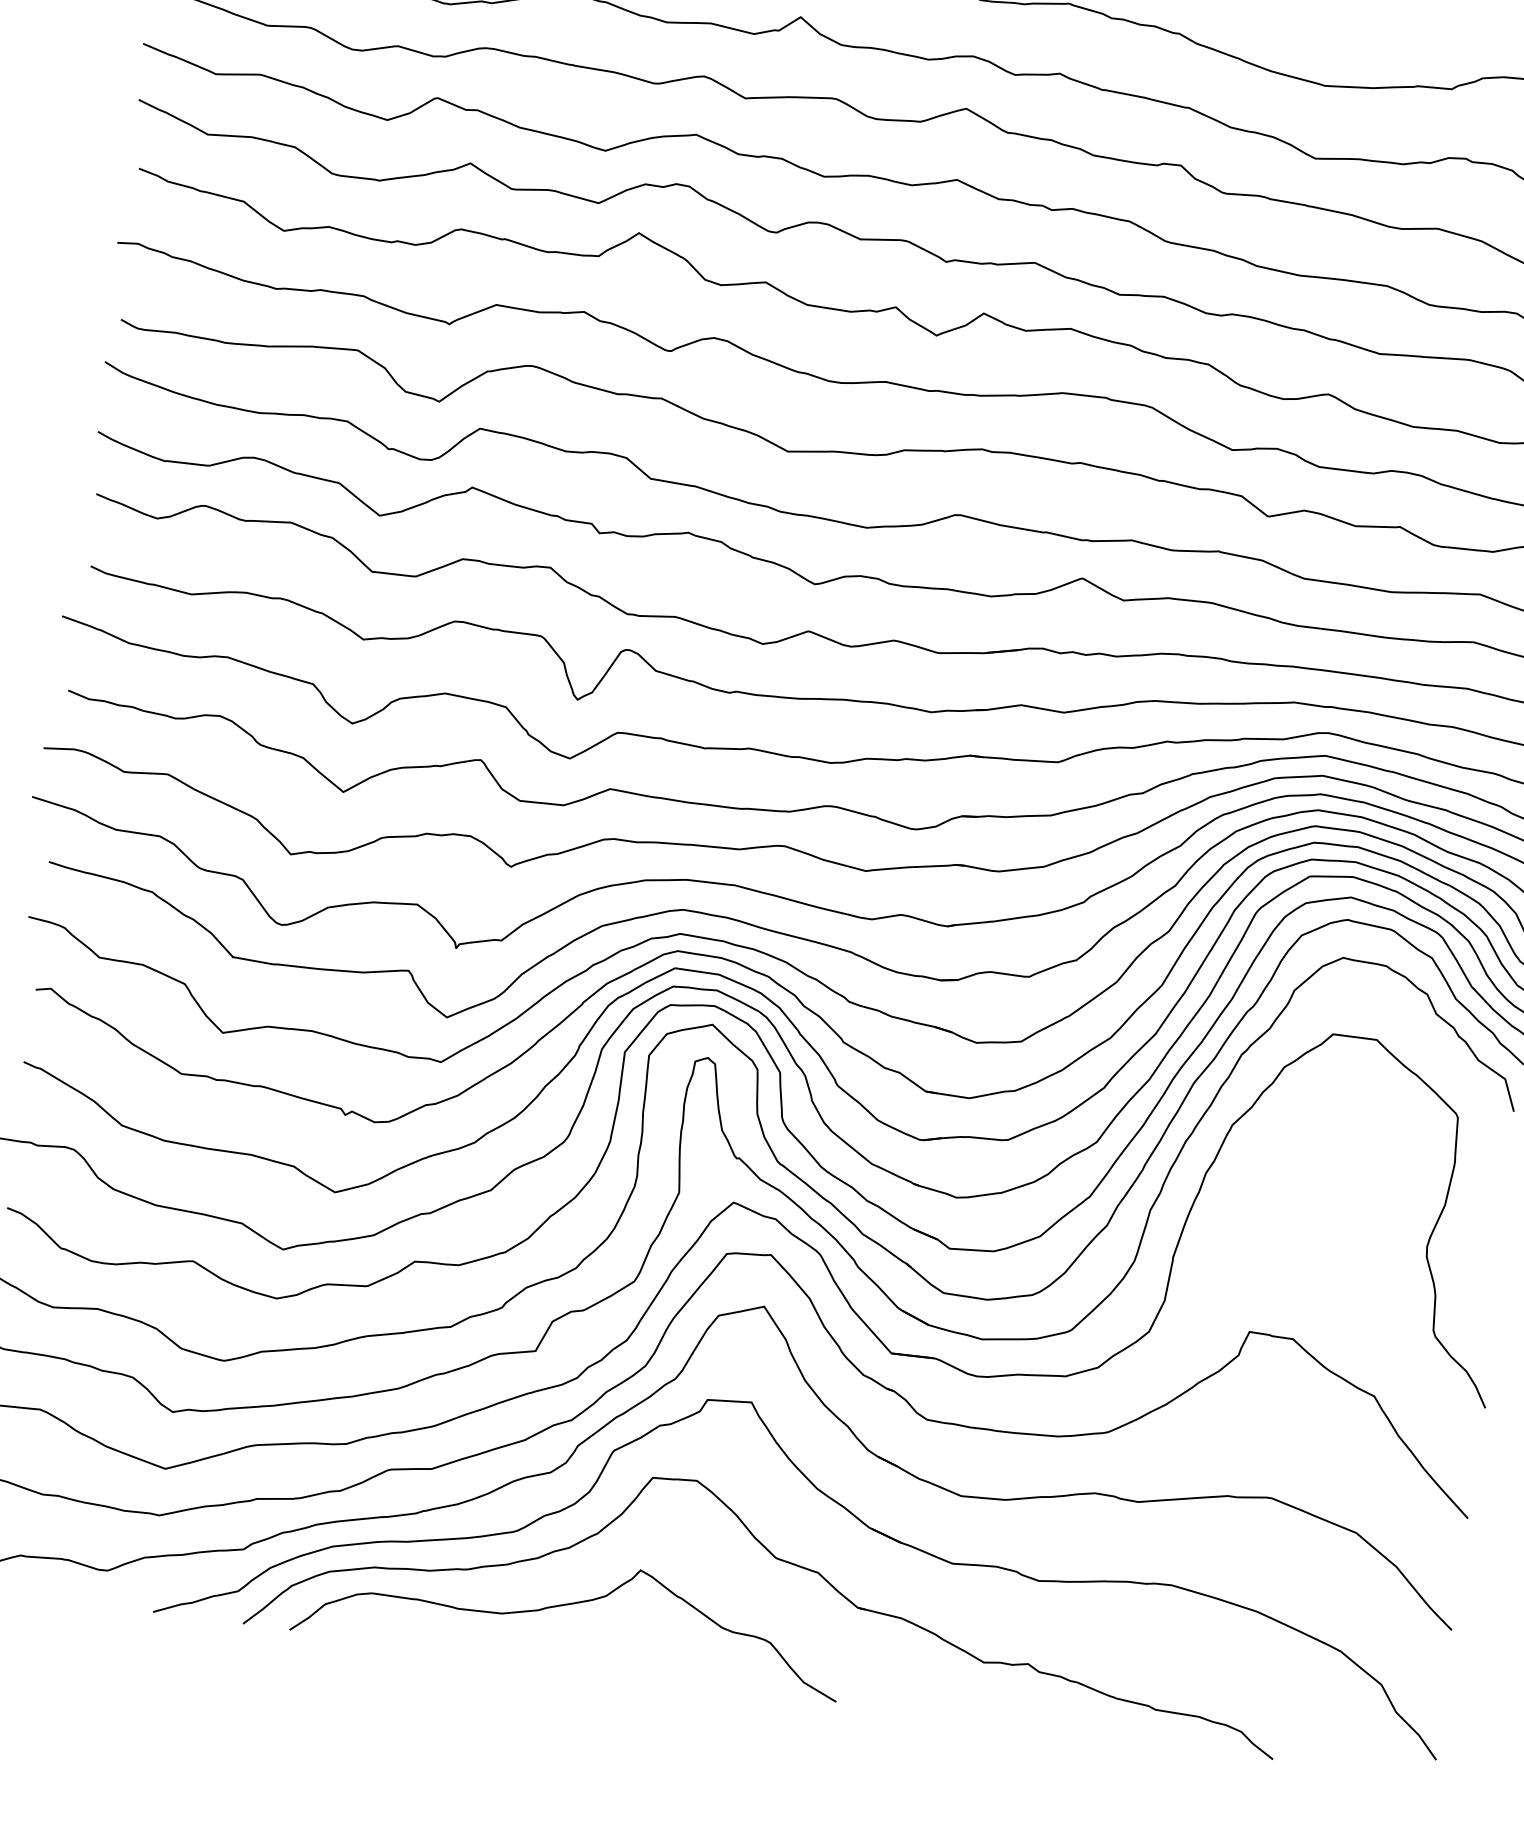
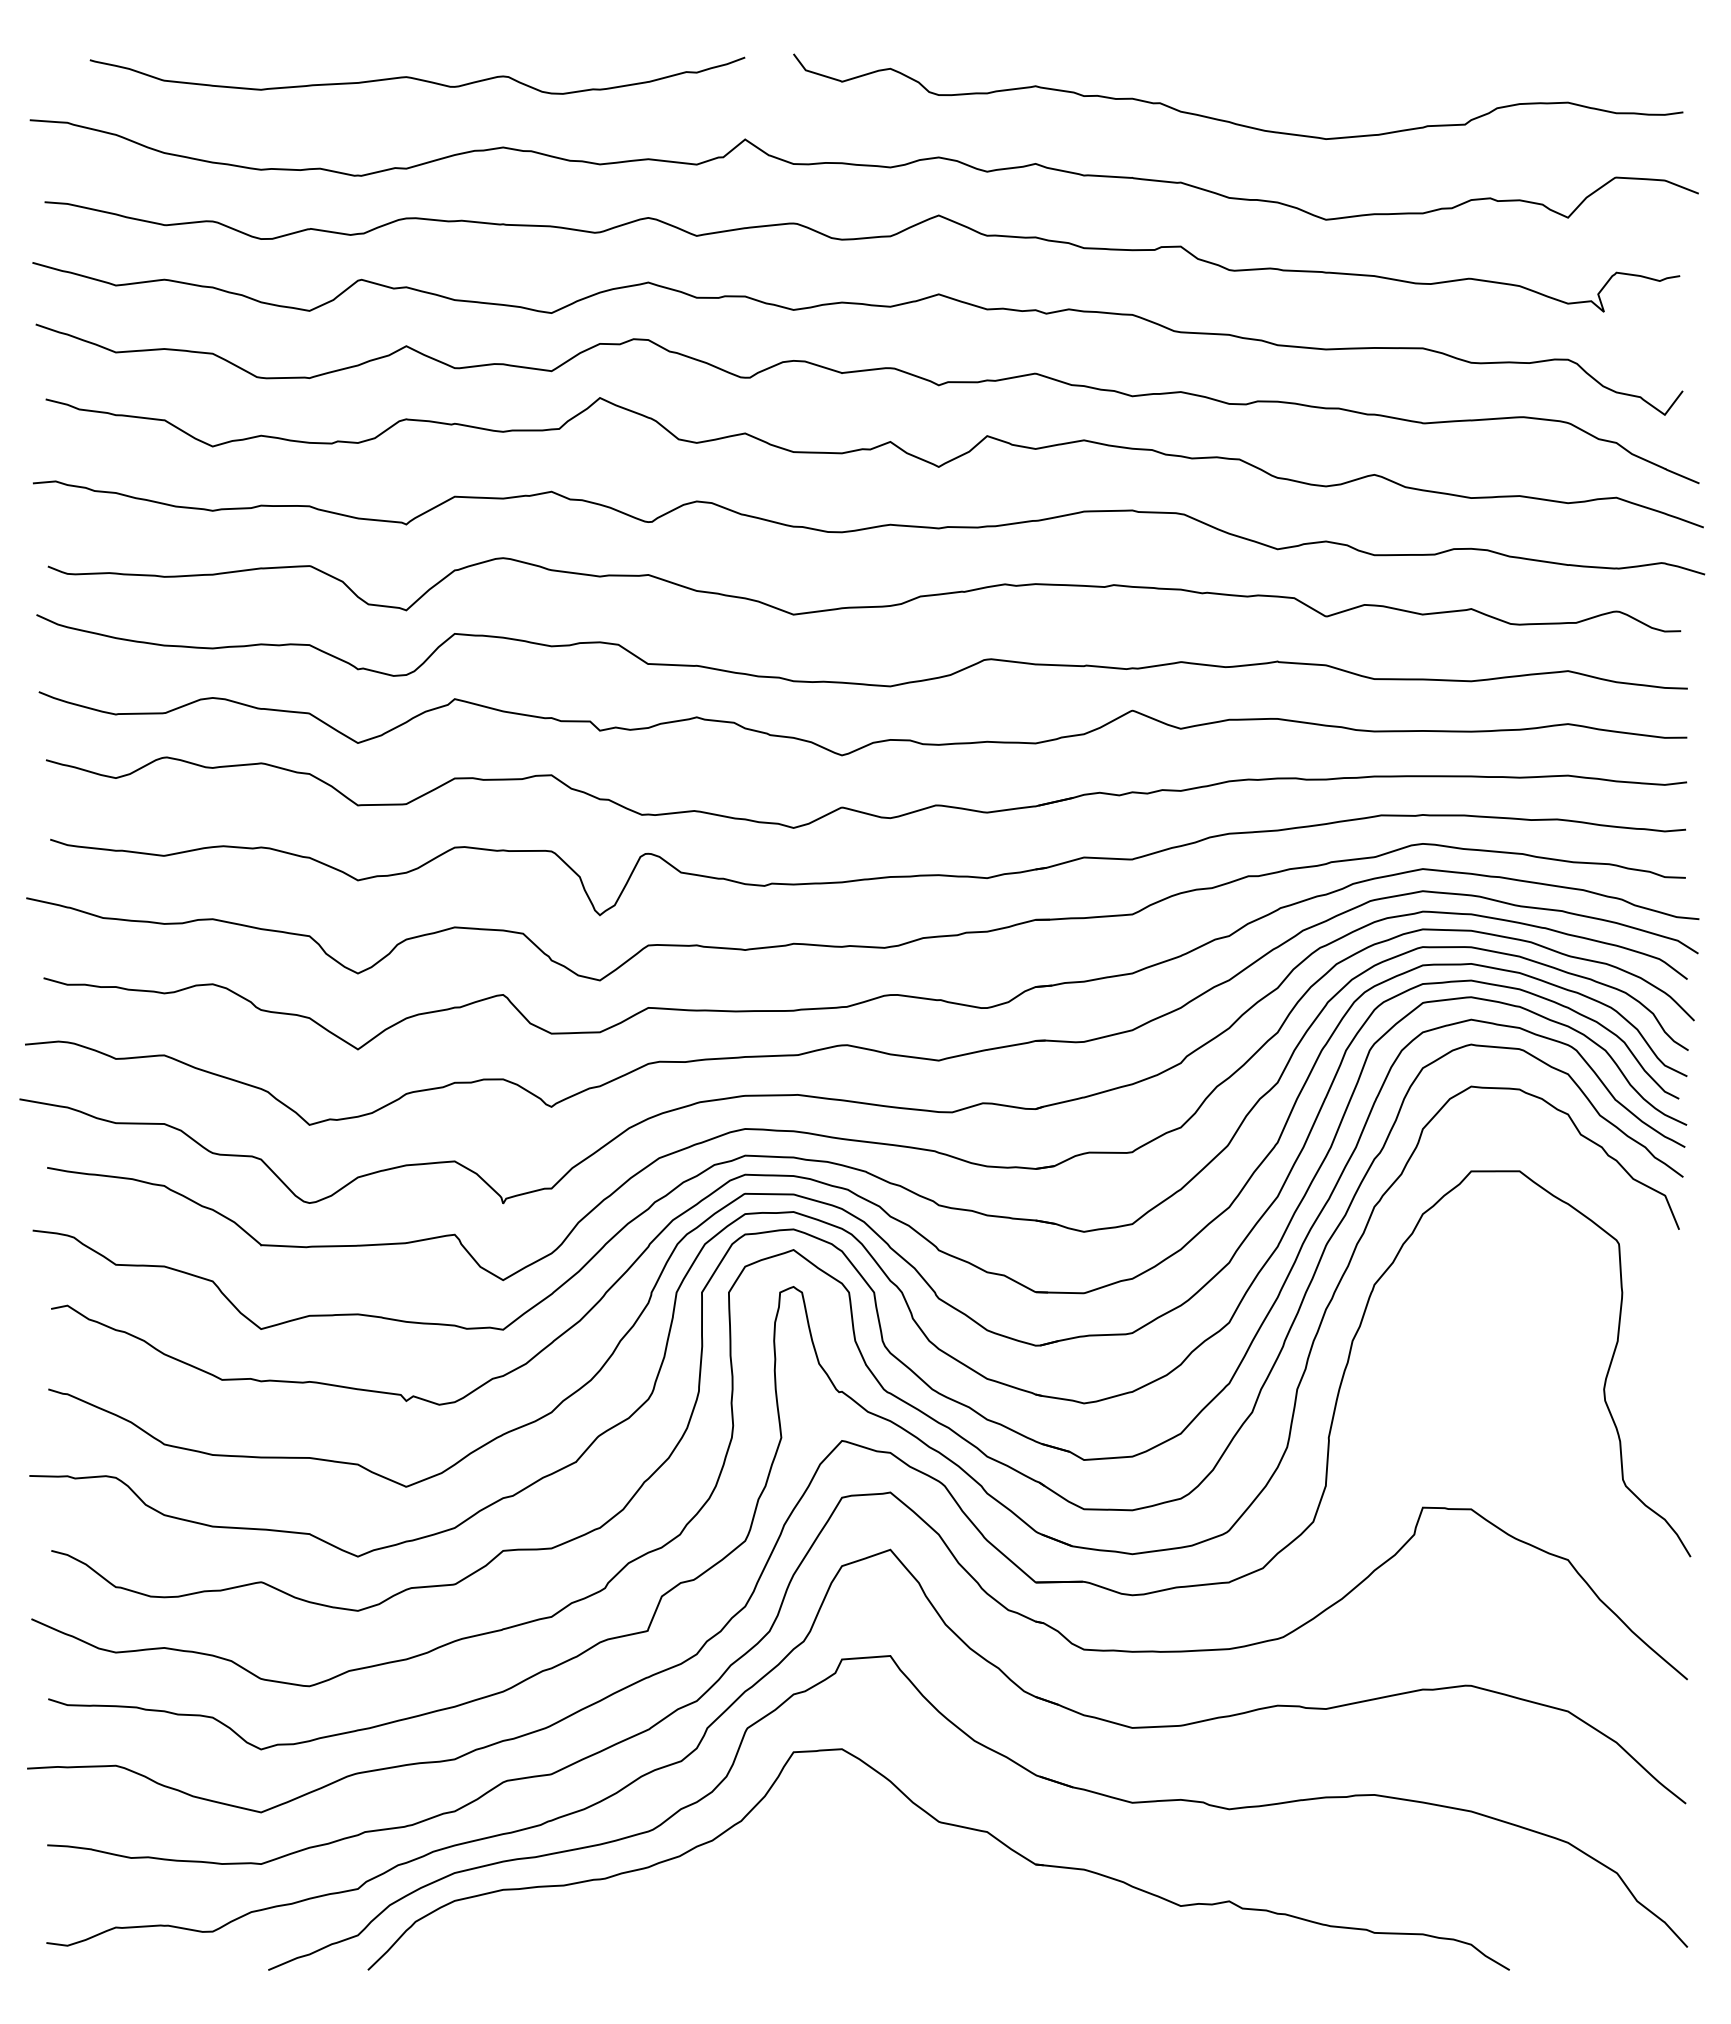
curve: (568, 1605) -> (719, 1903), removed

